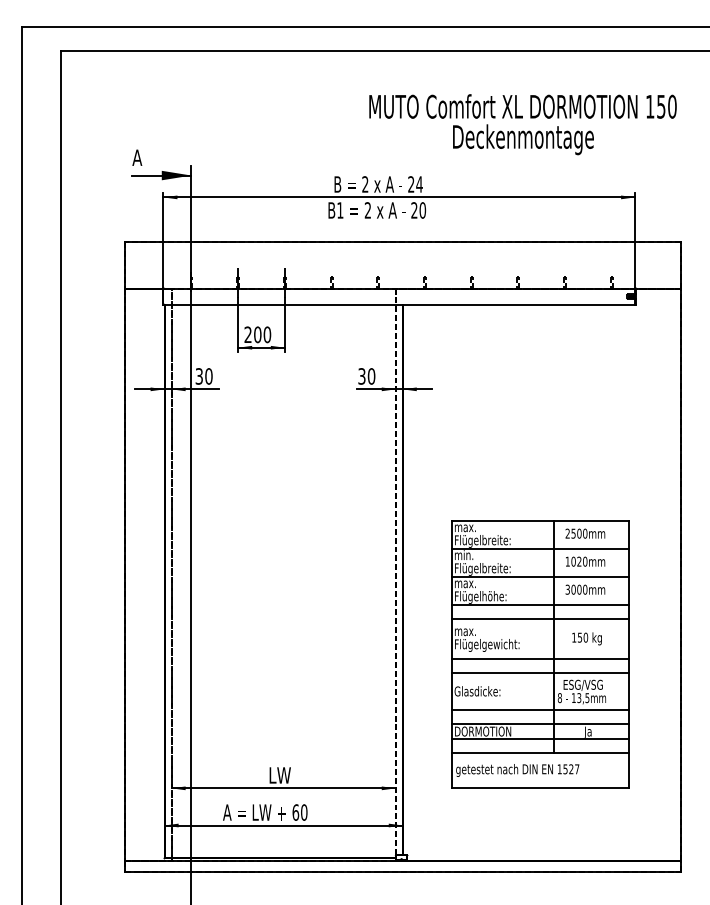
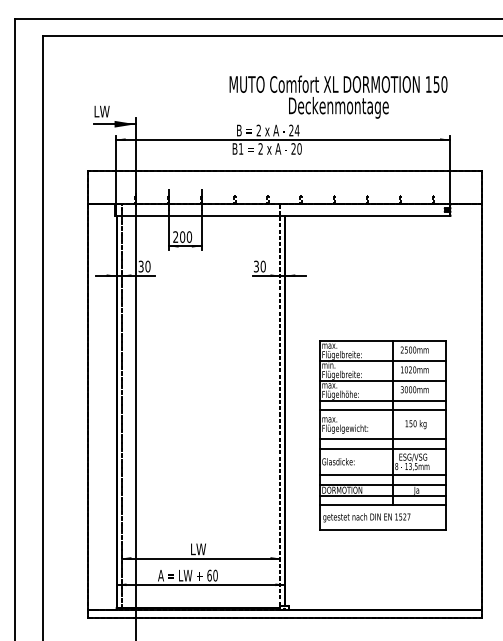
text: (522, 123) -> (338, 96), moved
text: (143, 157) -> (101, 111), A -> LW
part: (539, 654) -> (382, 435), moved

